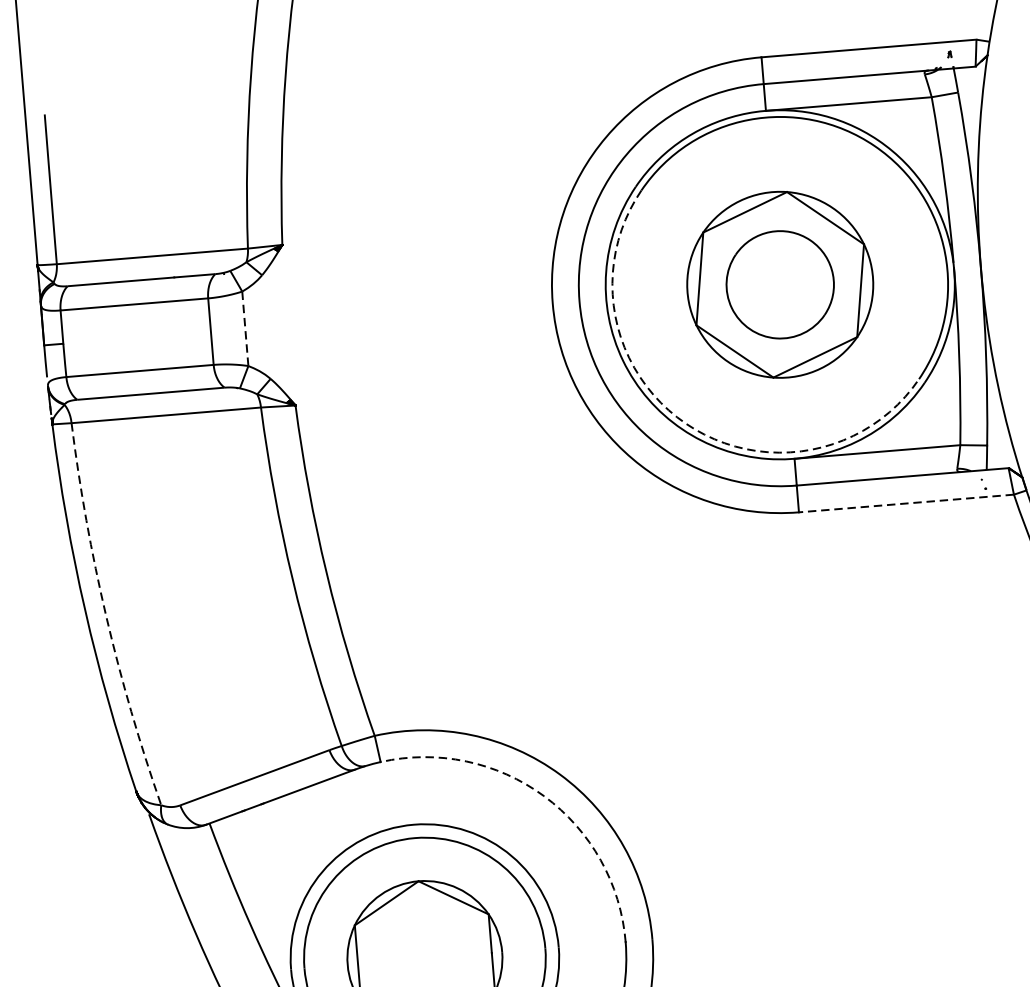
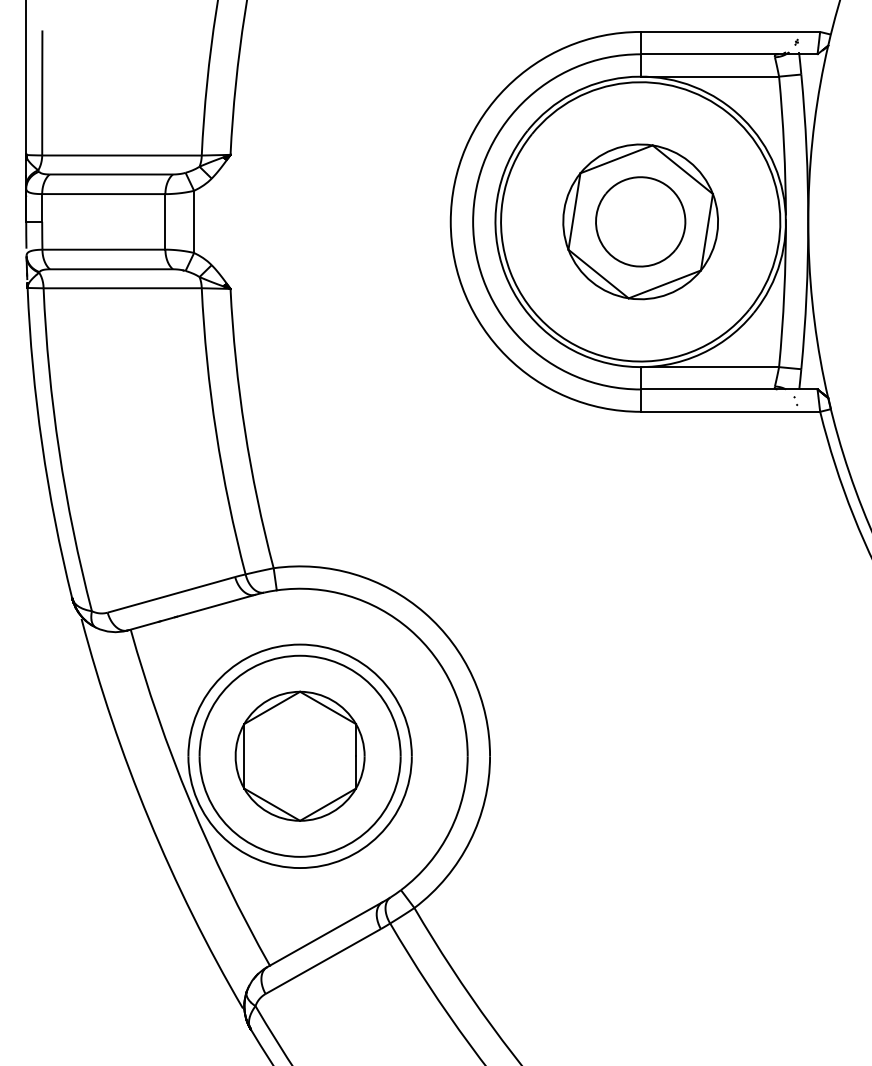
line: (245, 329) -> (194, 222), dashed -> solid
arc: (686, 423) -> (553, 330), dashed -> solid
line: (906, 503) -> (730, 411), dashed -> solid
arc: (106, 617) -> (59, 451), dashed -> solid
arc: (544, 795) -> (410, 629), dashed -> solid

